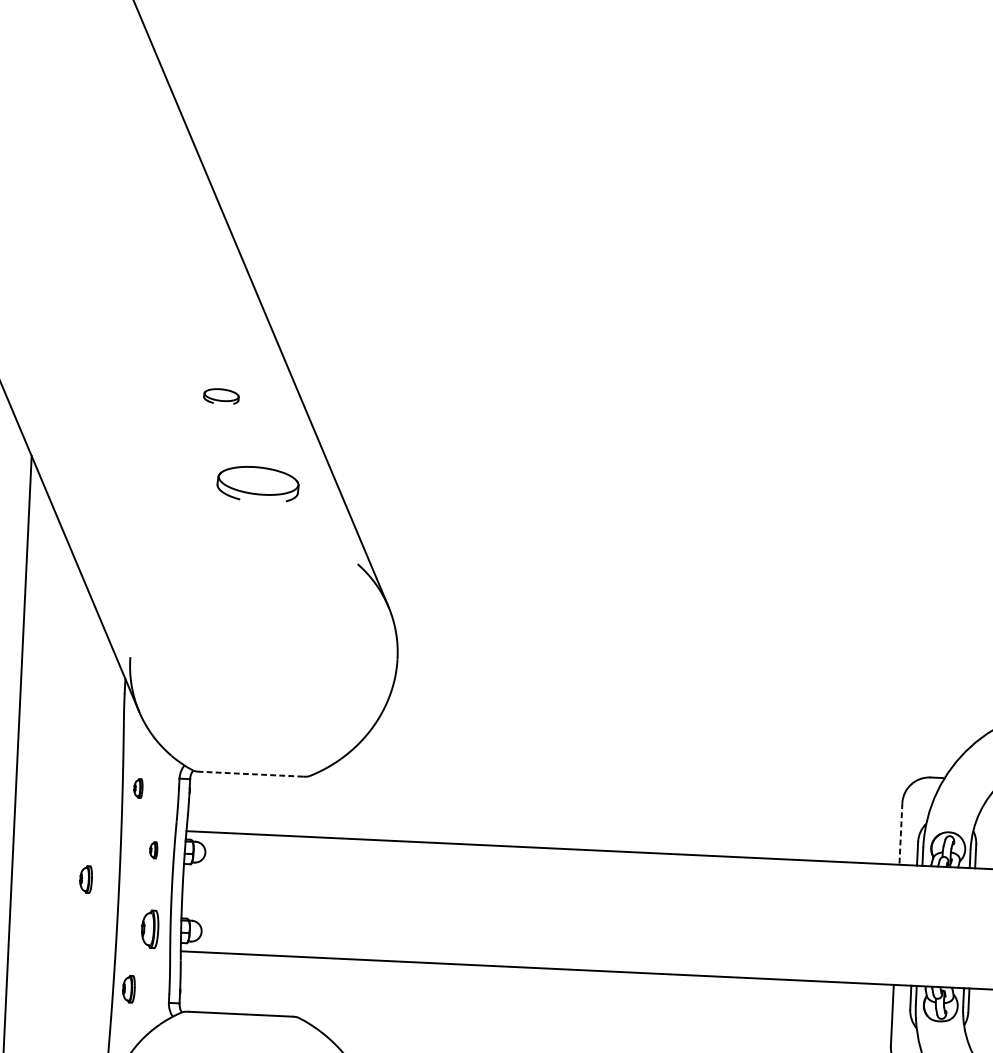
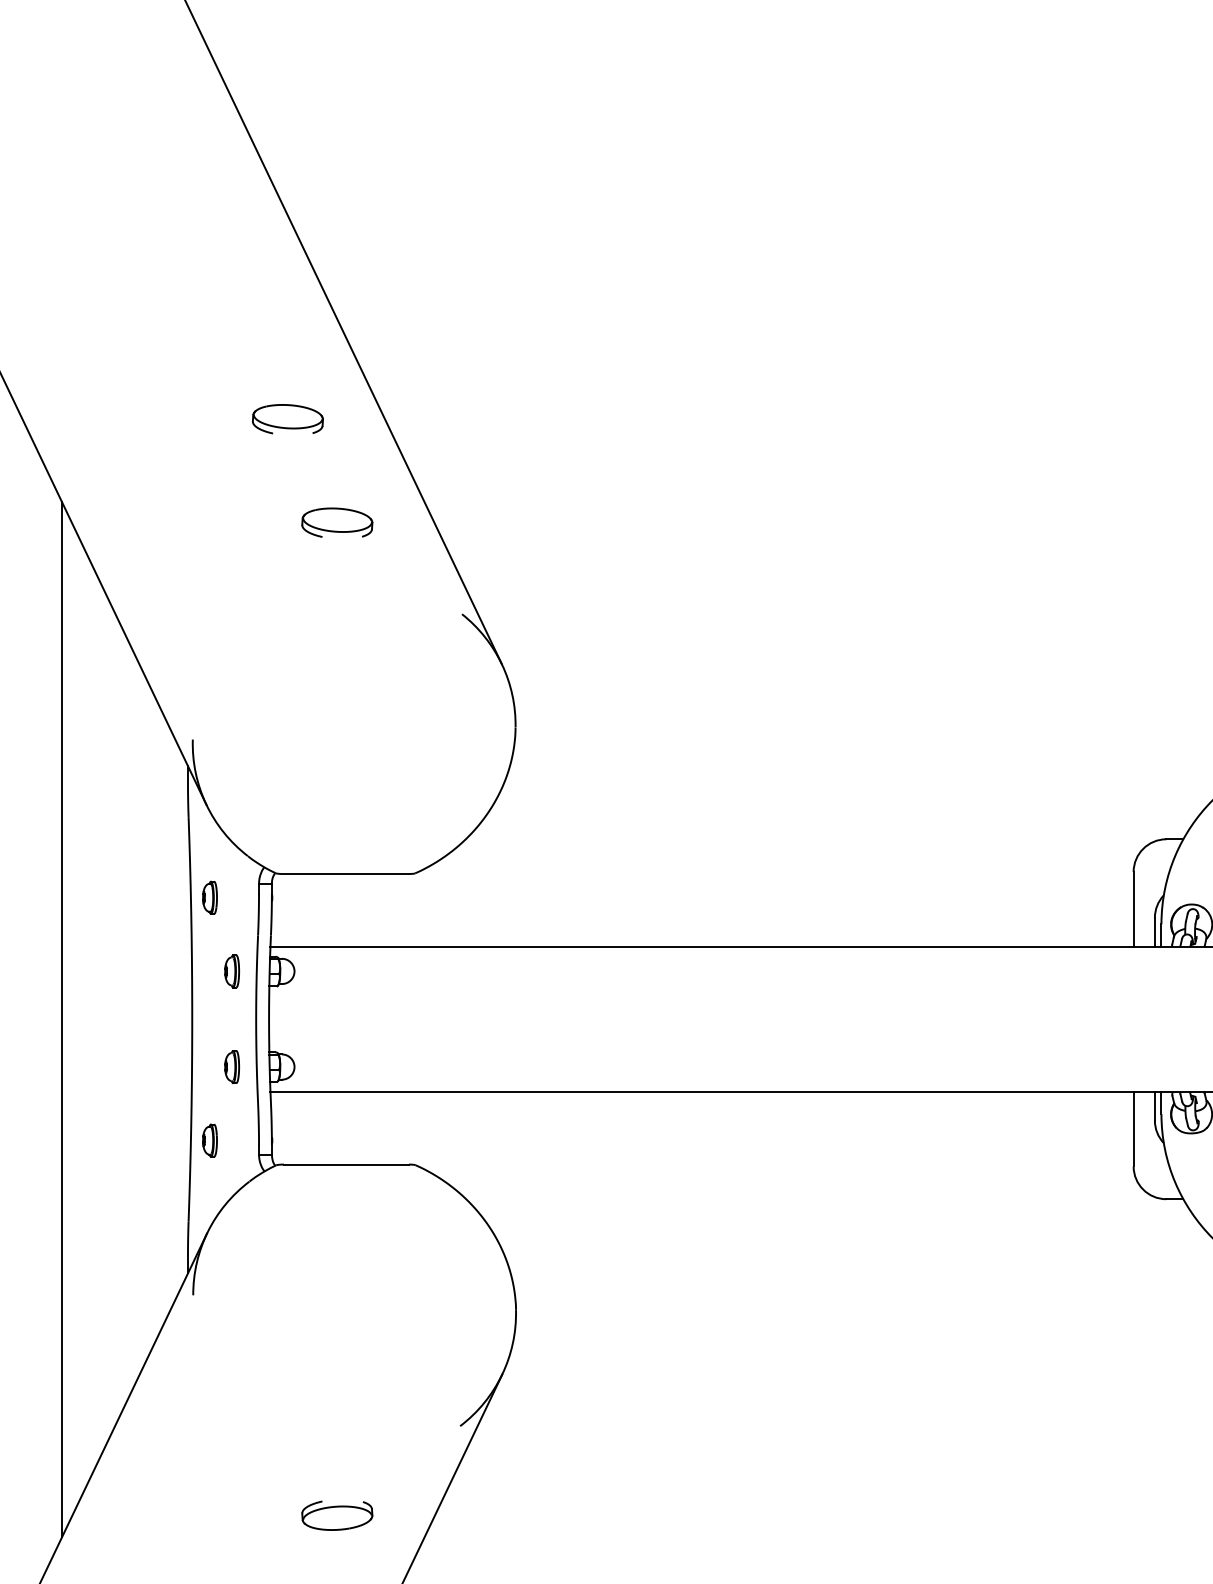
part: (221, 396) -> (287, 419), size x1.67
part: (258, 483) -> (337, 522), size x0.71
line: (251, 774) -> (345, 874), dashed -> solid
part: (138, 788) -> (209, 897), size x1.43
line: (900, 834) -> (1133, 909), dashed -> solid
part: (153, 850) -> (231, 971), size x1.67
part: (85, 879) -> (151, 1010), removed
part: (149, 928) -> (231, 1066), size x0.71

